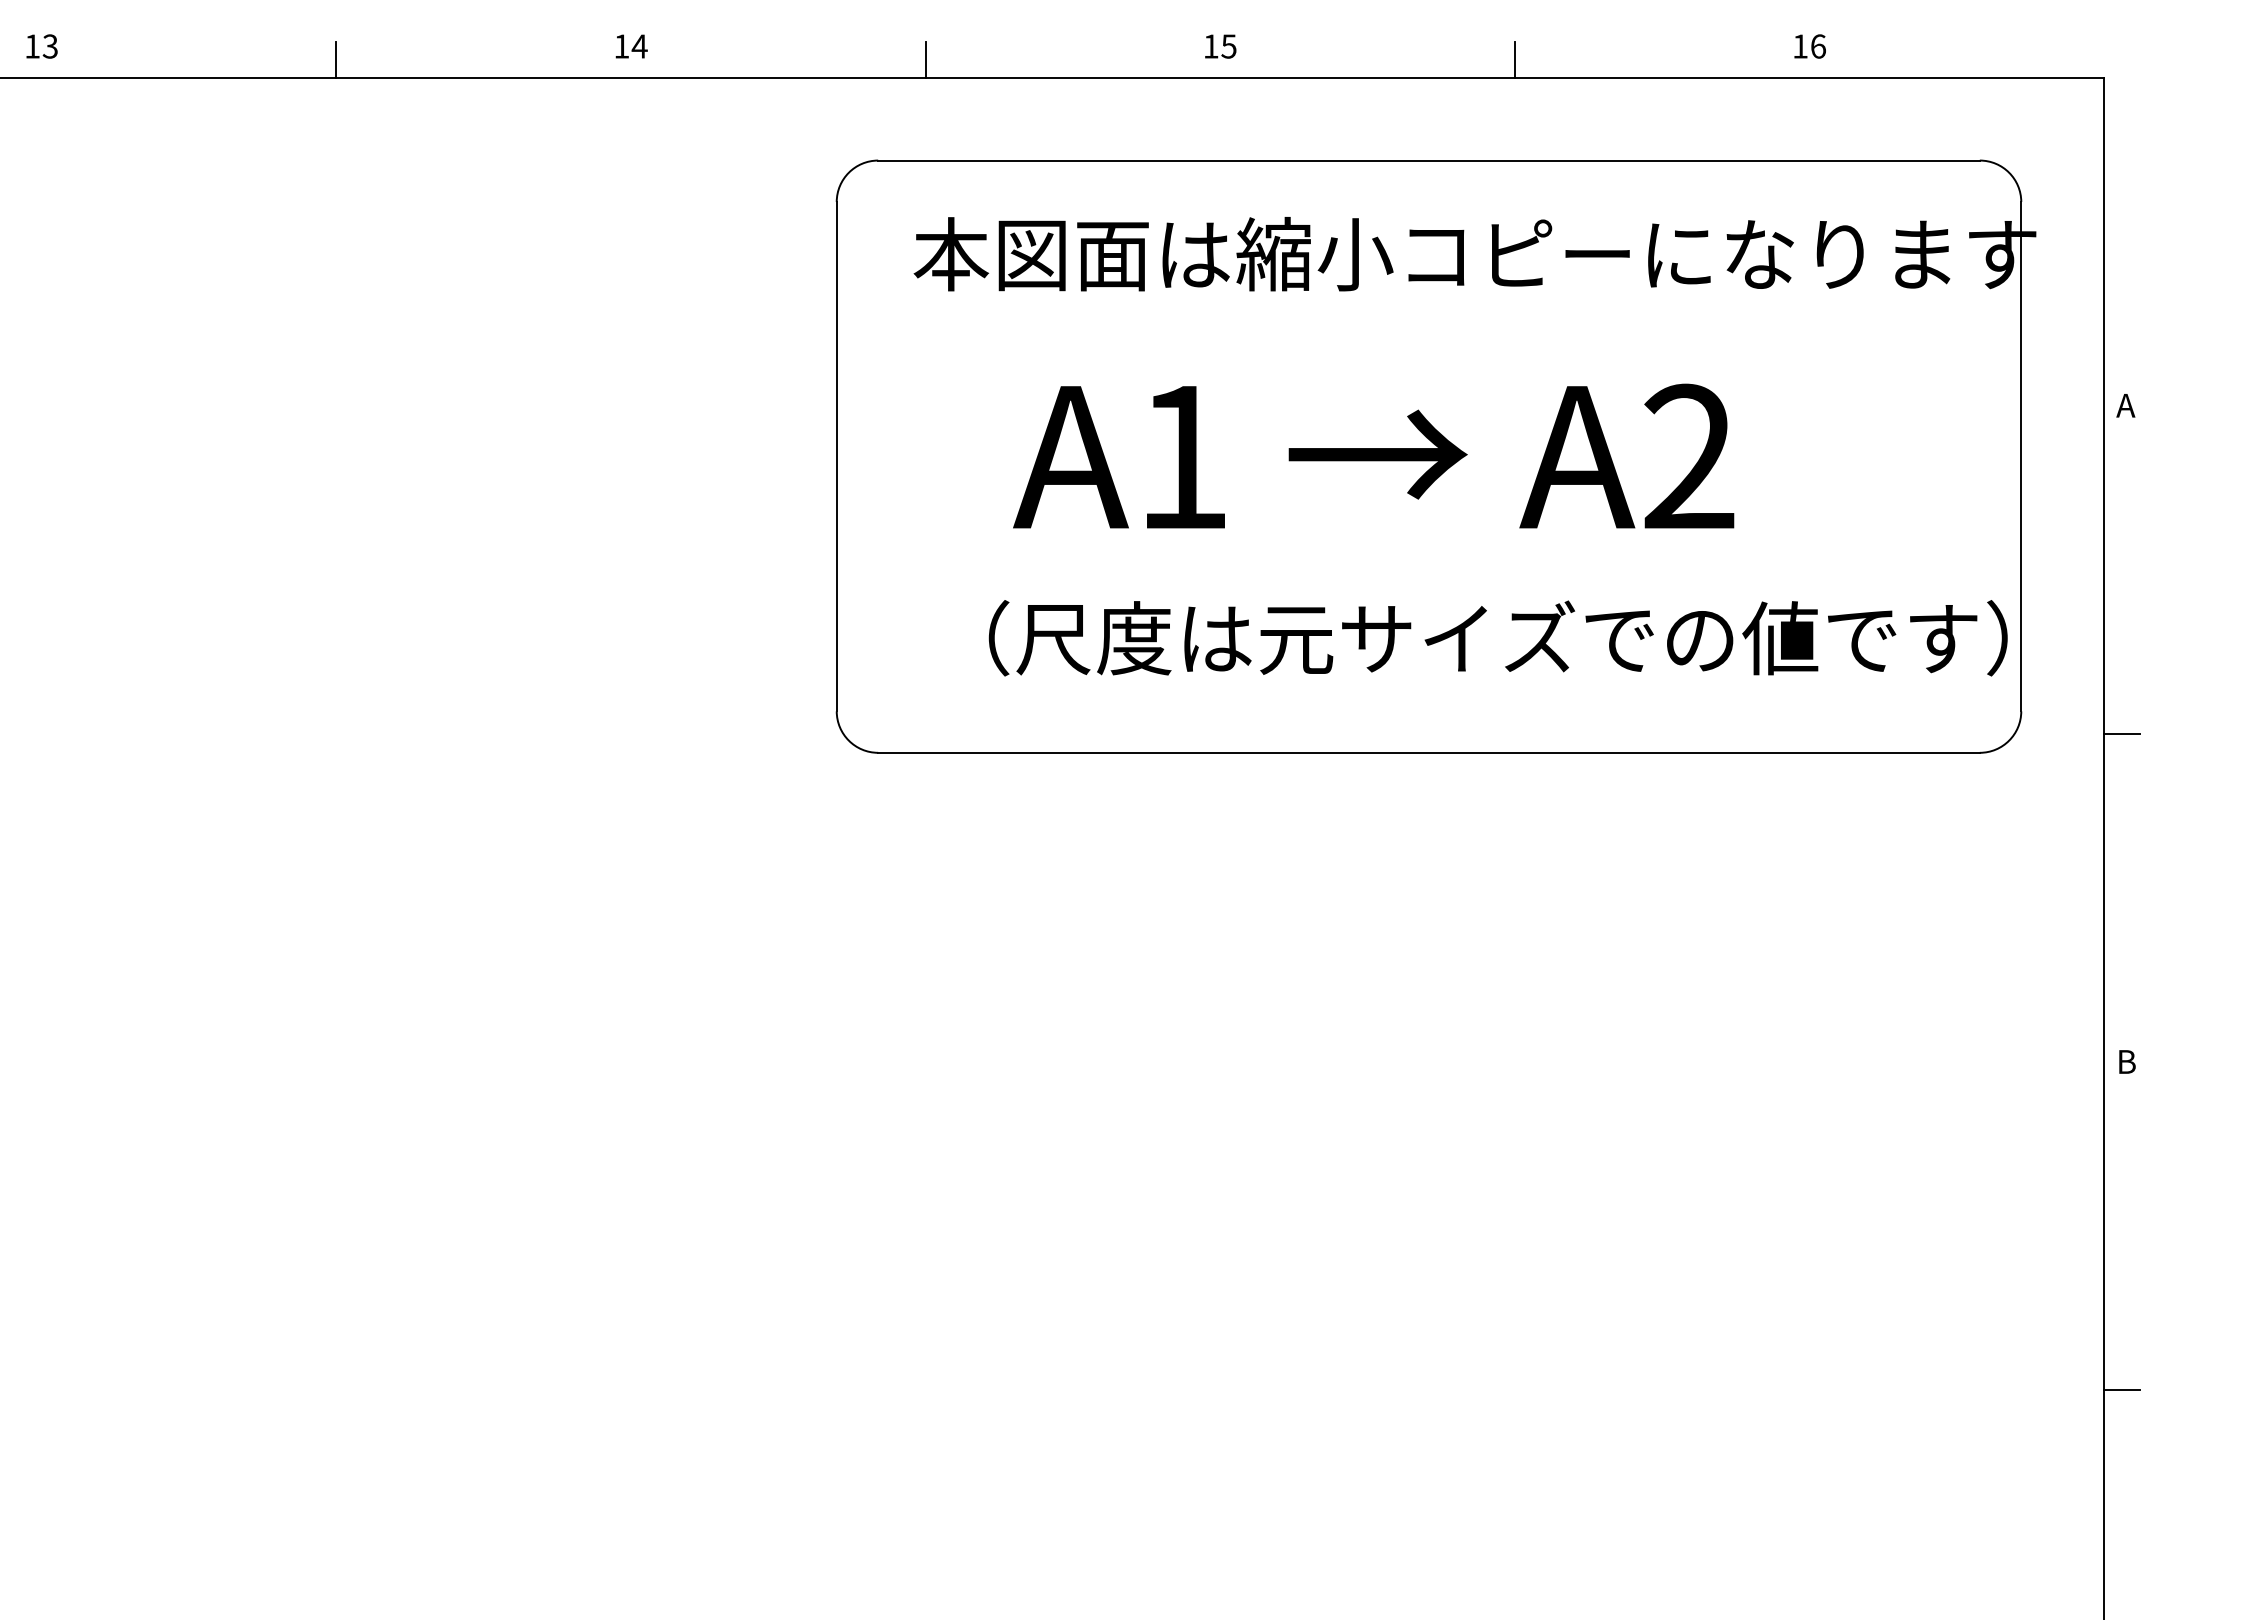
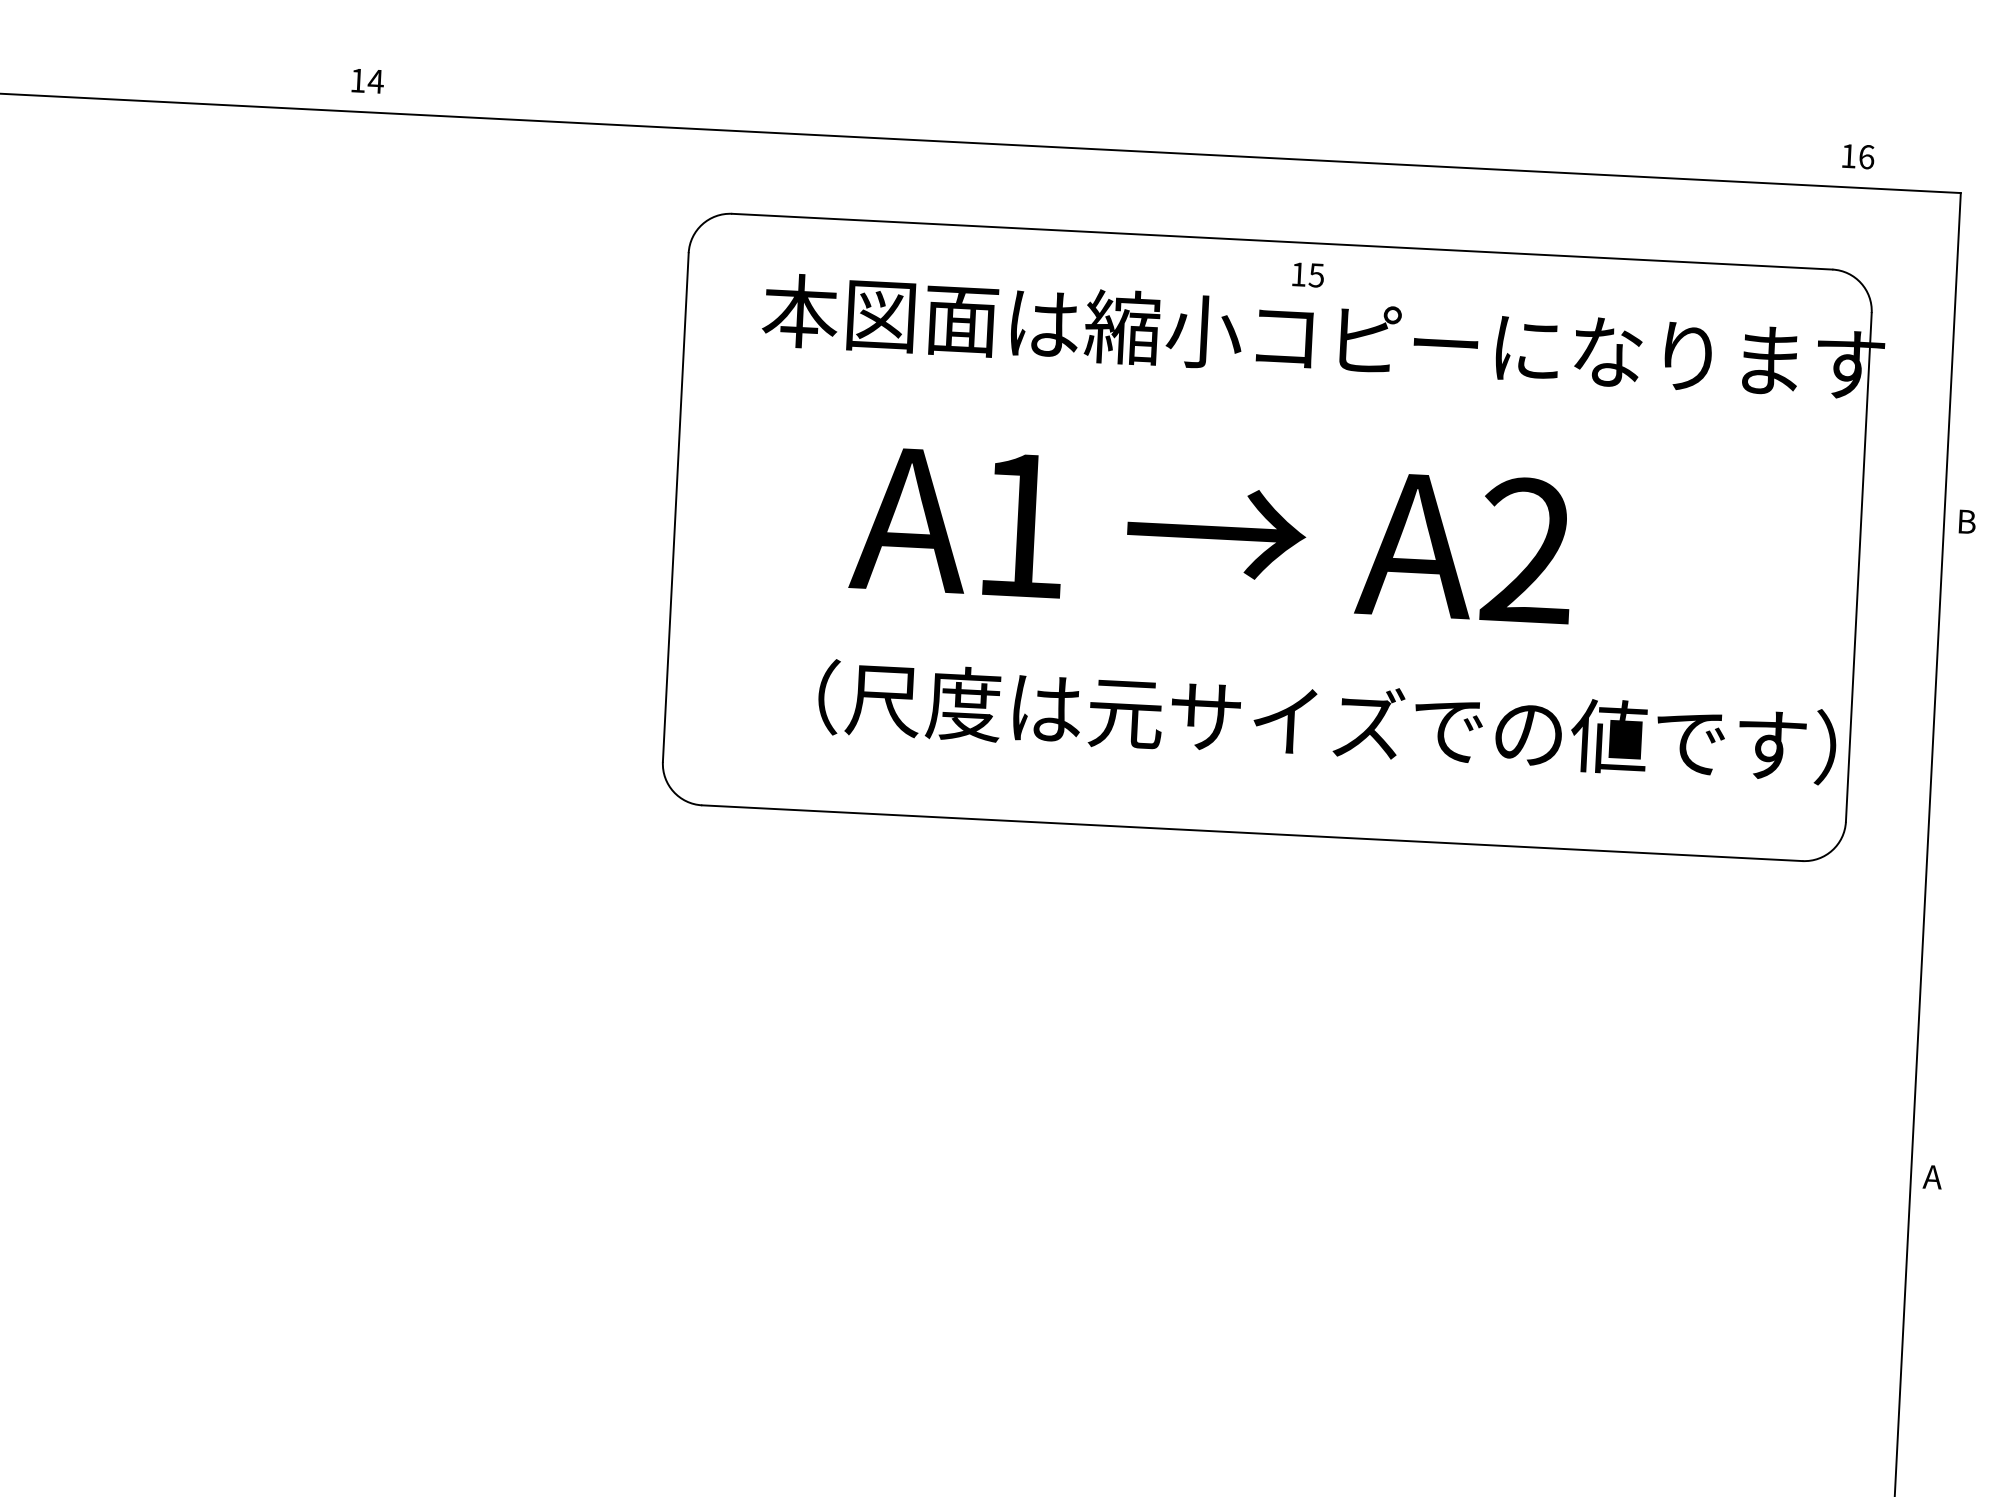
text: (631, 46) -> (367, 81), moved
text: (1220, 46) -> (1308, 274), moved
text: (1809, 46) -> (1857, 156), moved
line: (336, 59) -> (196, 85), removed
line: (925, 59) -> (784, 115), removed
line: (1514, 59) -> (1372, 145), removed
text: (2125, 405) -> (1965, 521), A -> B
line: (2121, 733) -> (1944, 848), removed
text: (2125, 1061) -> (1932, 1176), B -> A

